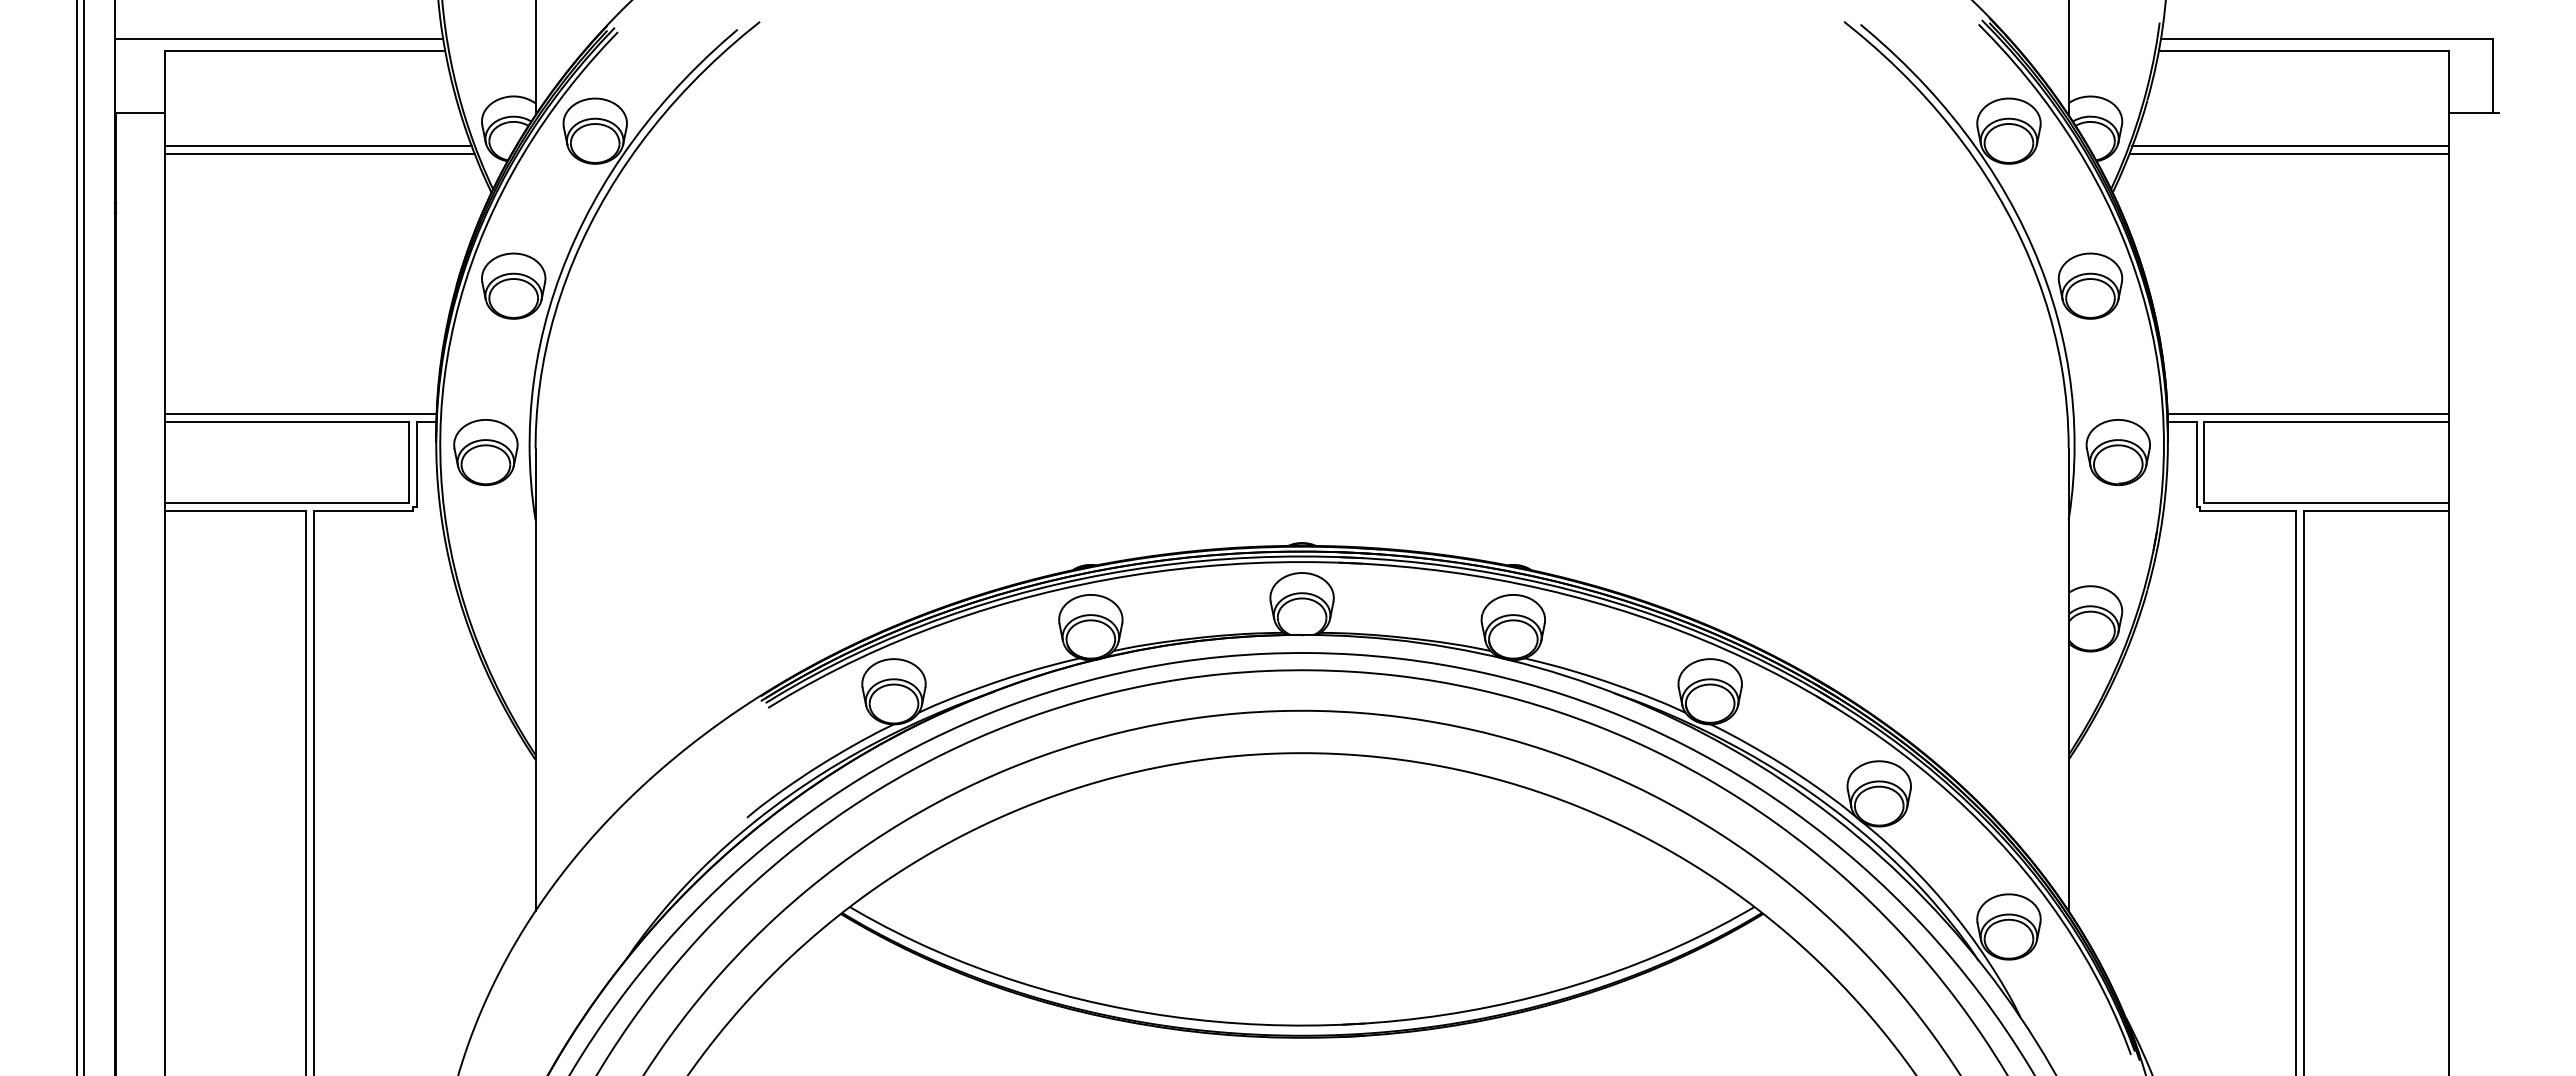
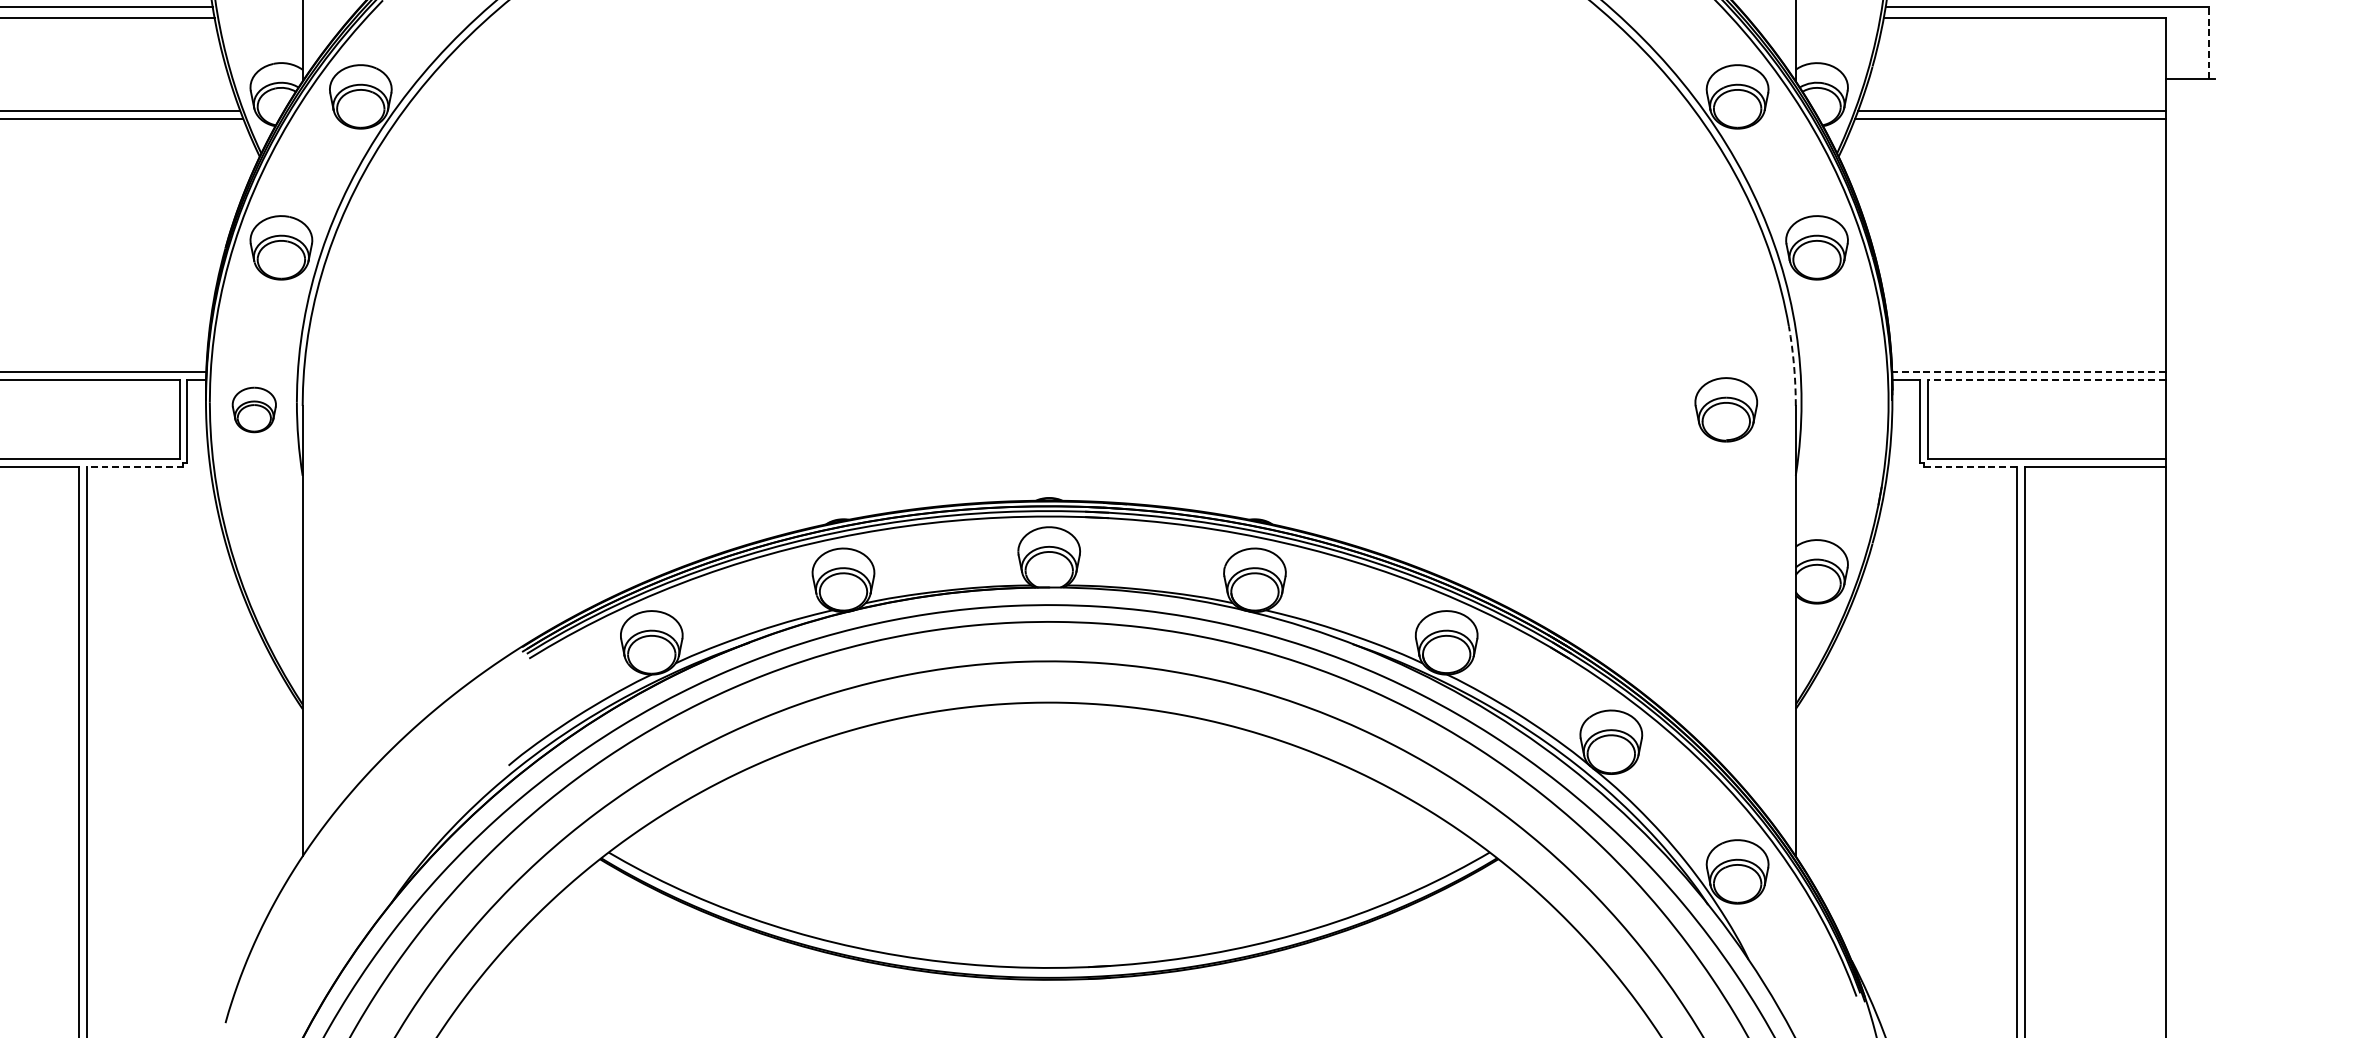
line: (2492, 75) -> (2208, 42), solid -> dashed
arc: (2066, 407) -> (1793, 366), solid -> dashed
line: (2308, 414) -> (2029, 372), solid -> dashed
line: (2326, 422) -> (2046, 380), solid -> dashed
part: (485, 452) -> (253, 409), size x0.7
part: (2117, 452) -> (1725, 409), moved
line: (363, 511) -> (135, 467), solid -> dashed
line: (2248, 511) -> (1970, 467), solid -> dashed

